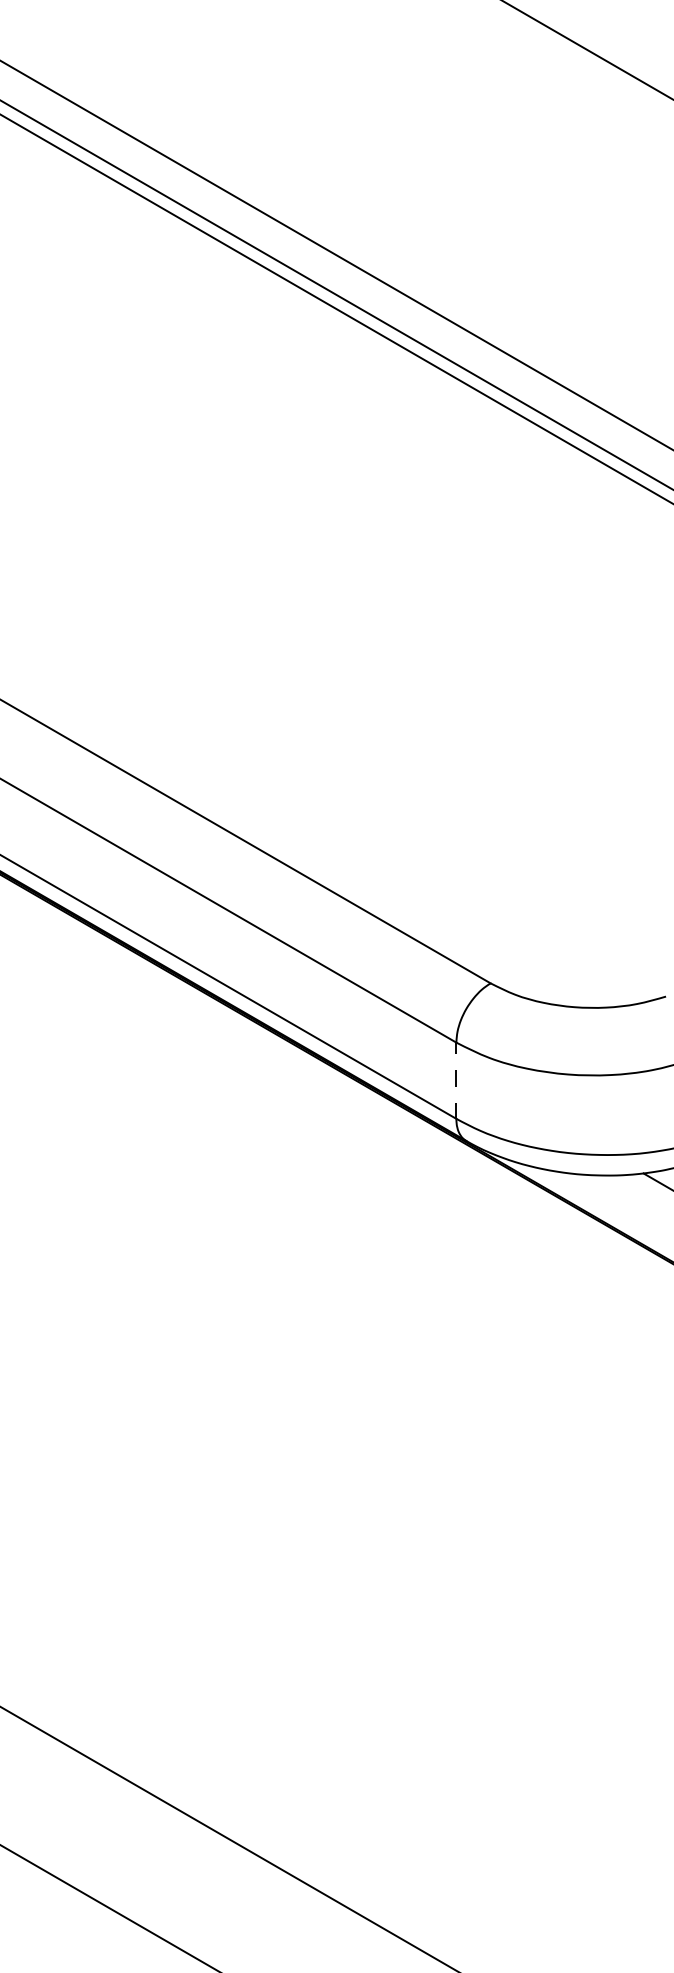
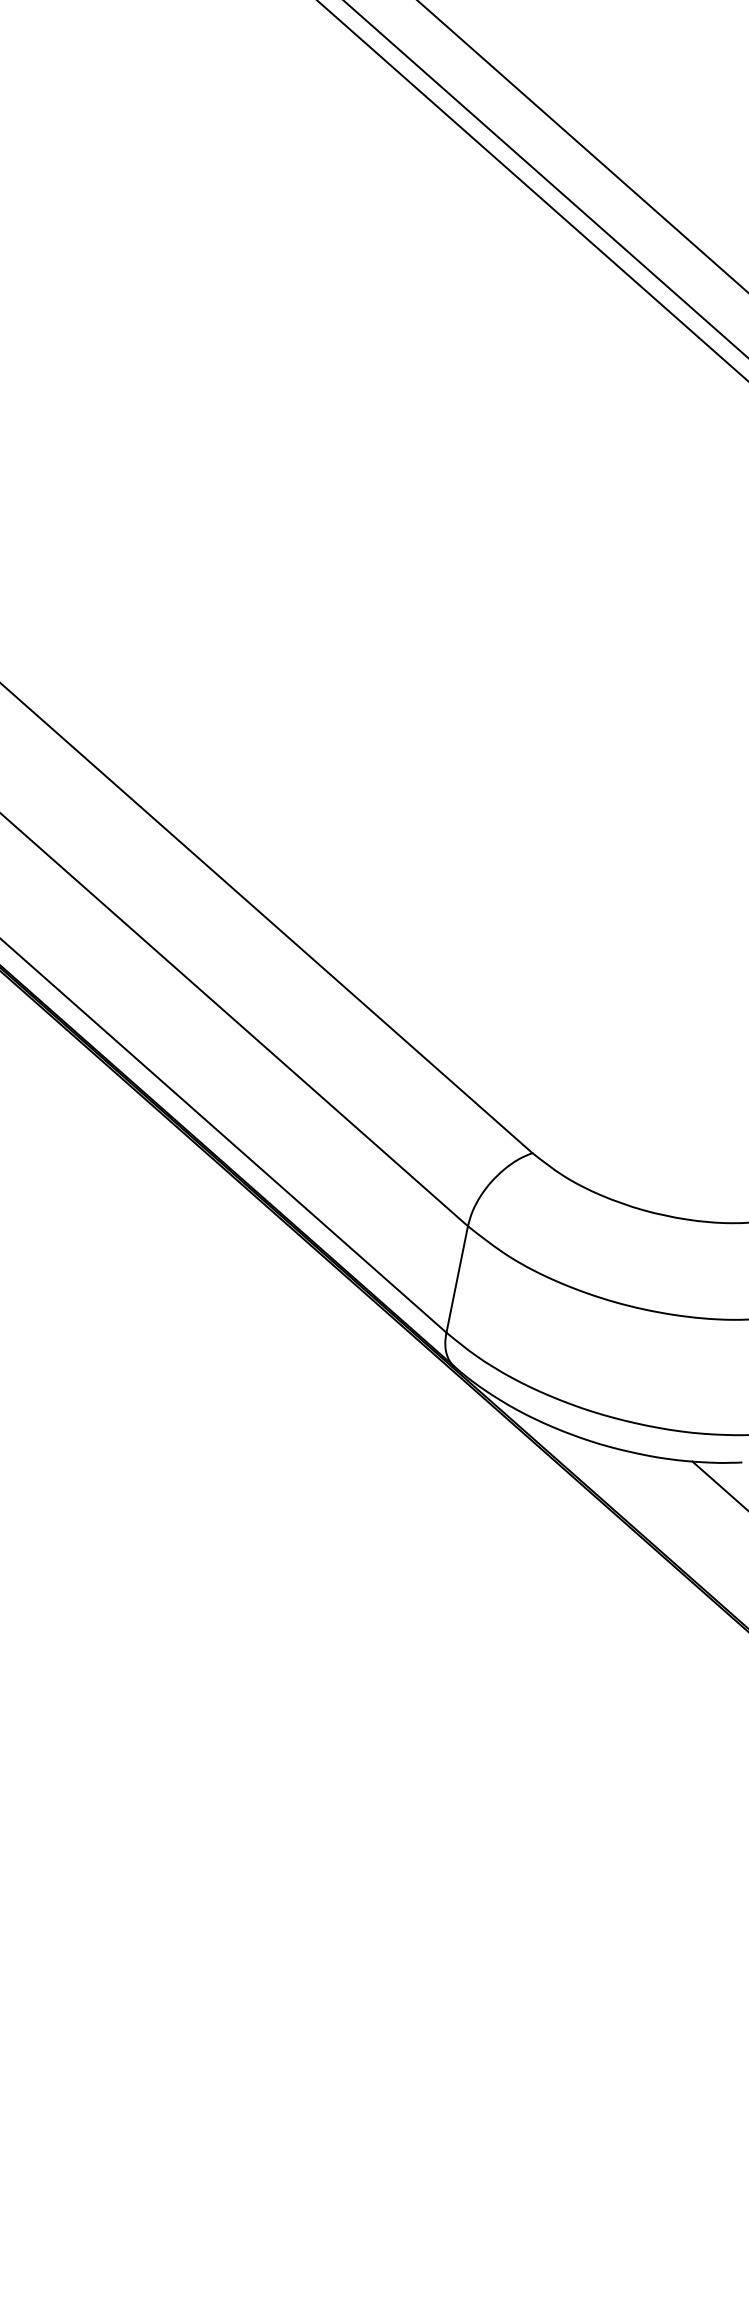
line: (456, 1080) -> (457, 1279), dashed -> solid

